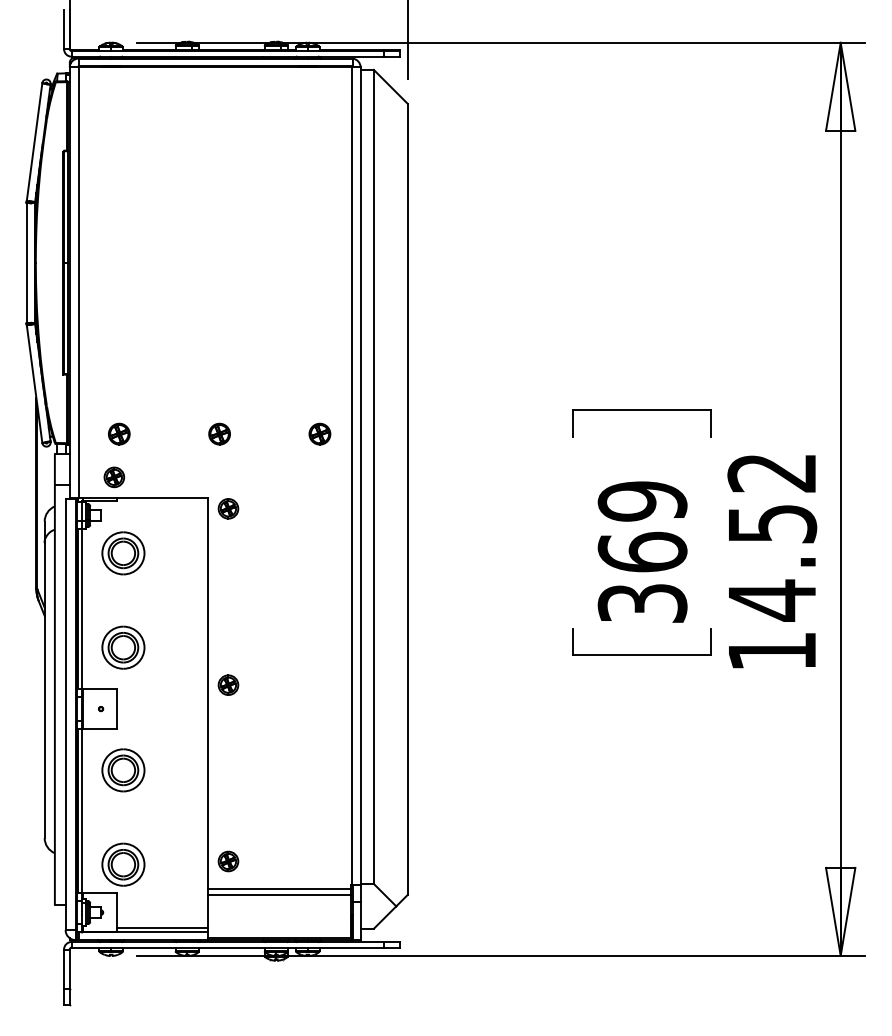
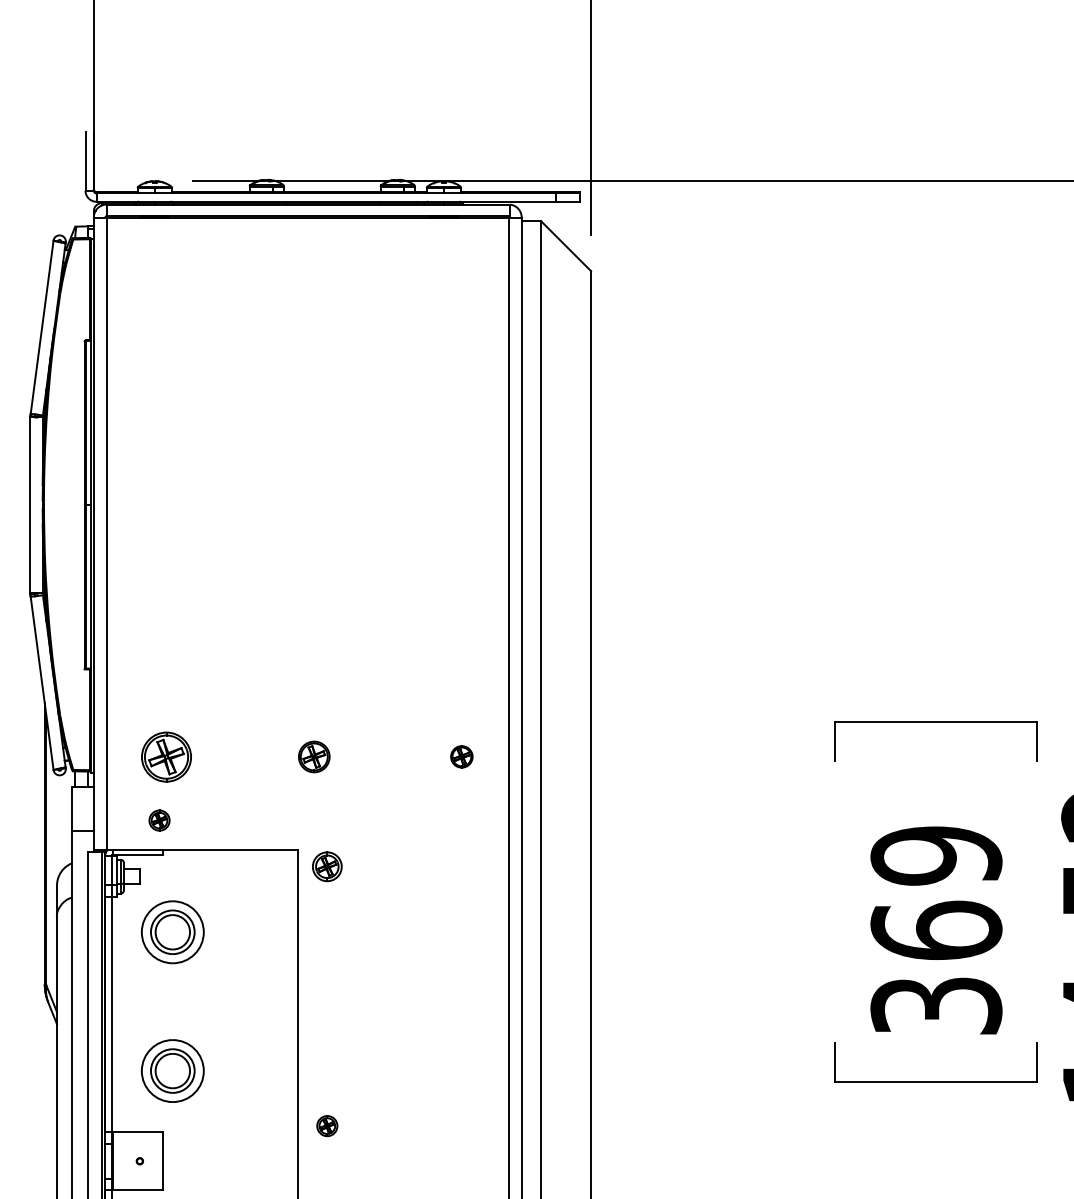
part: (119, 433) -> (167, 755), size x1.6
part: (319, 433) -> (461, 755), size x0.7
part: (114, 477) -> (159, 820), size x0.7
part: (228, 684) -> (327, 1125), size x0.7

